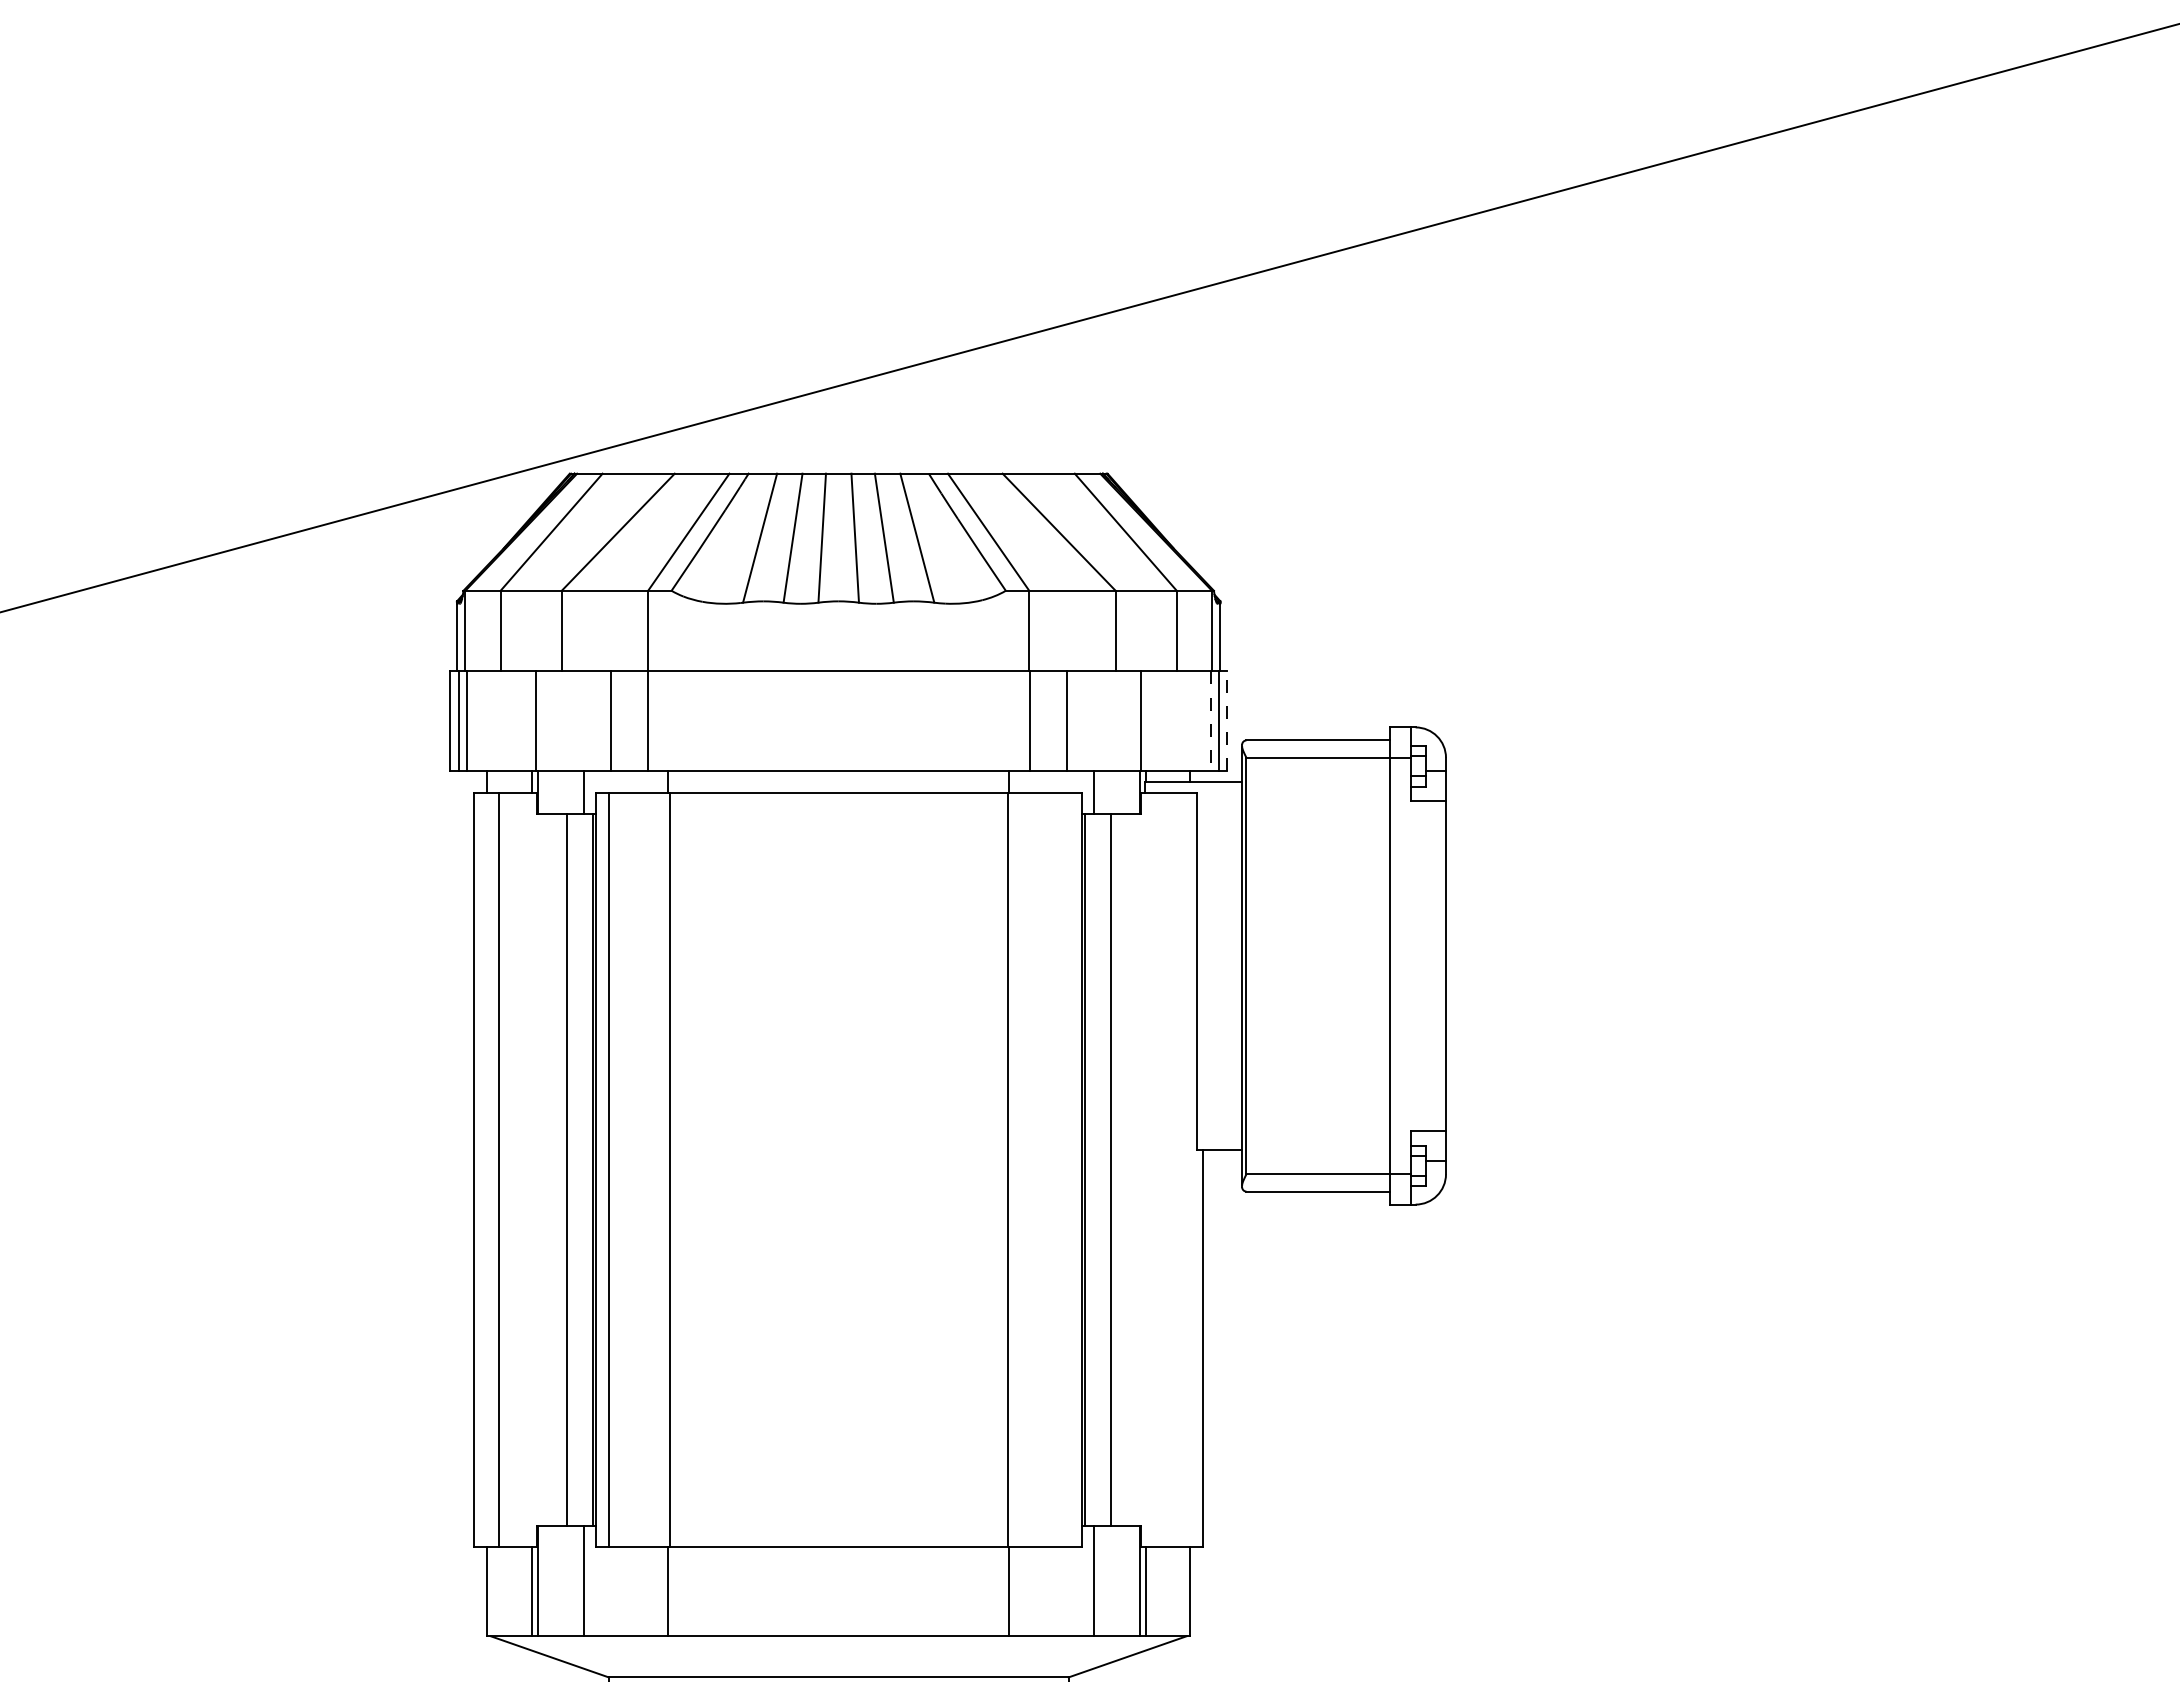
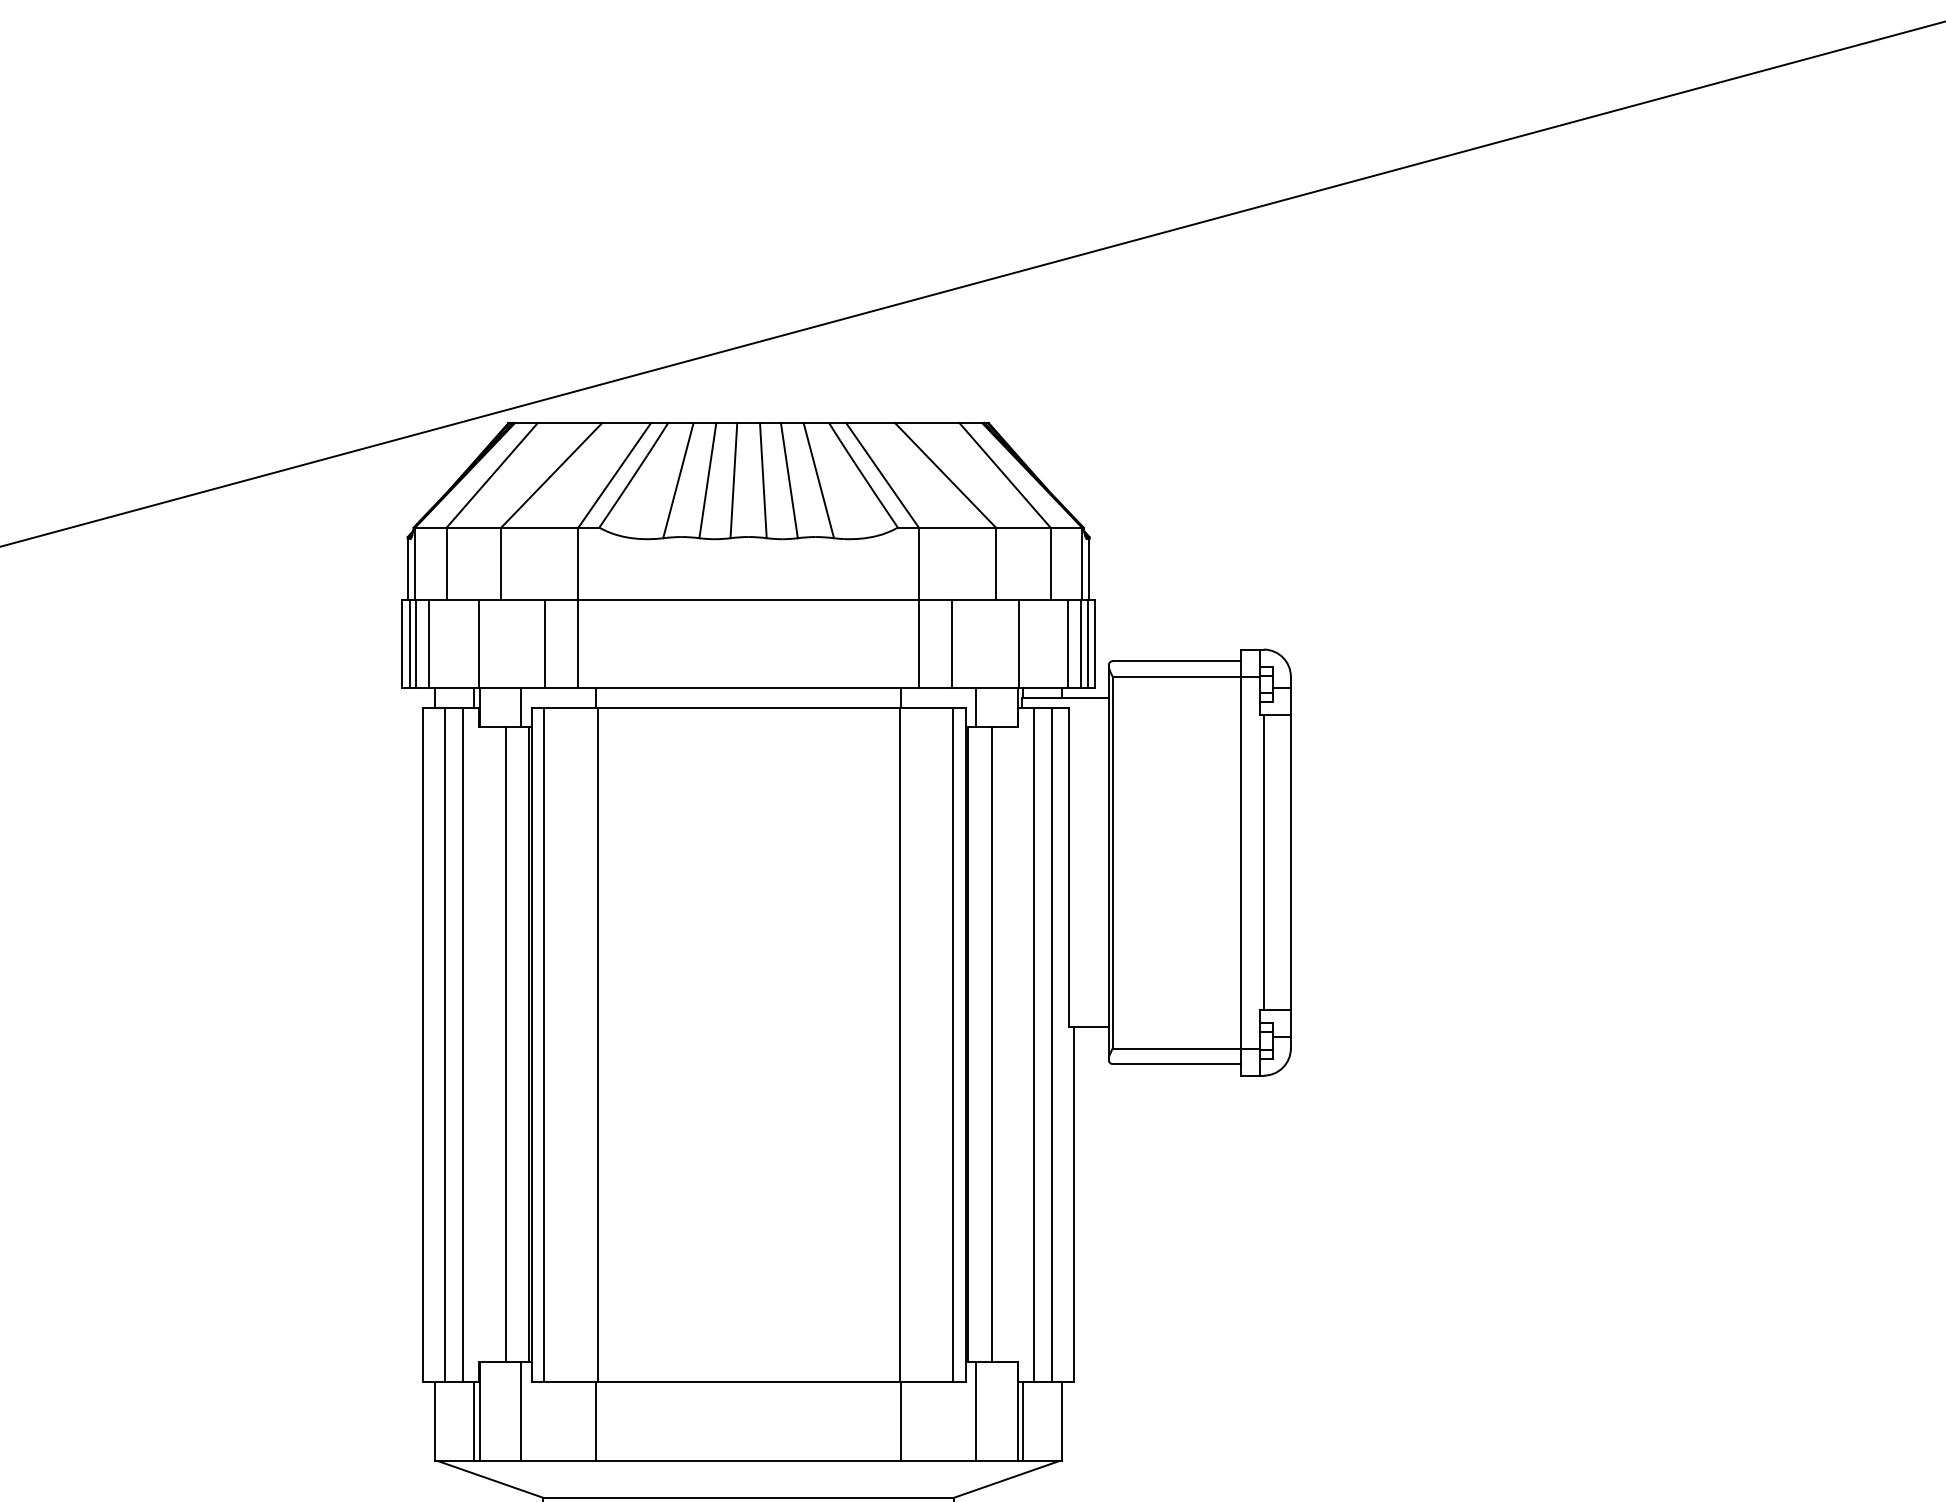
line: (481, 720) -> (429, 643), added
line: (1196, 720) -> (1068, 643), added
line: (1210, 721) -> (1080, 644), dashed -> solid
line: (1226, 721) -> (1094, 644), dashed -> solid
line: (1415, 965) -> (1263, 862), added
line: (518, 1169) -> (462, 1044), added
line: (1068, 1169) -> (953, 1044), added
line: (1158, 1169) -> (1034, 1044), added
line: (1178, 1169) -> (1052, 1044), added

